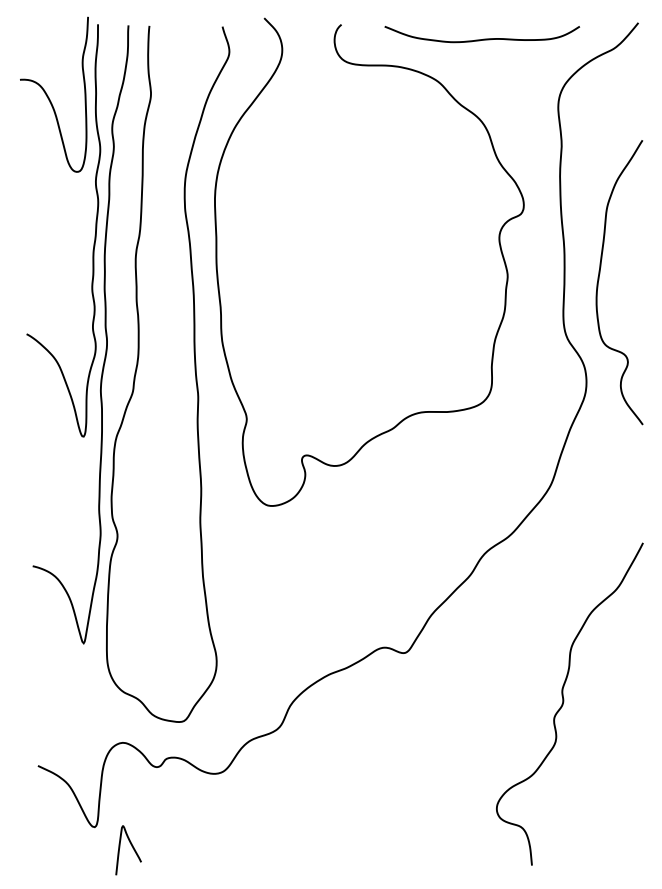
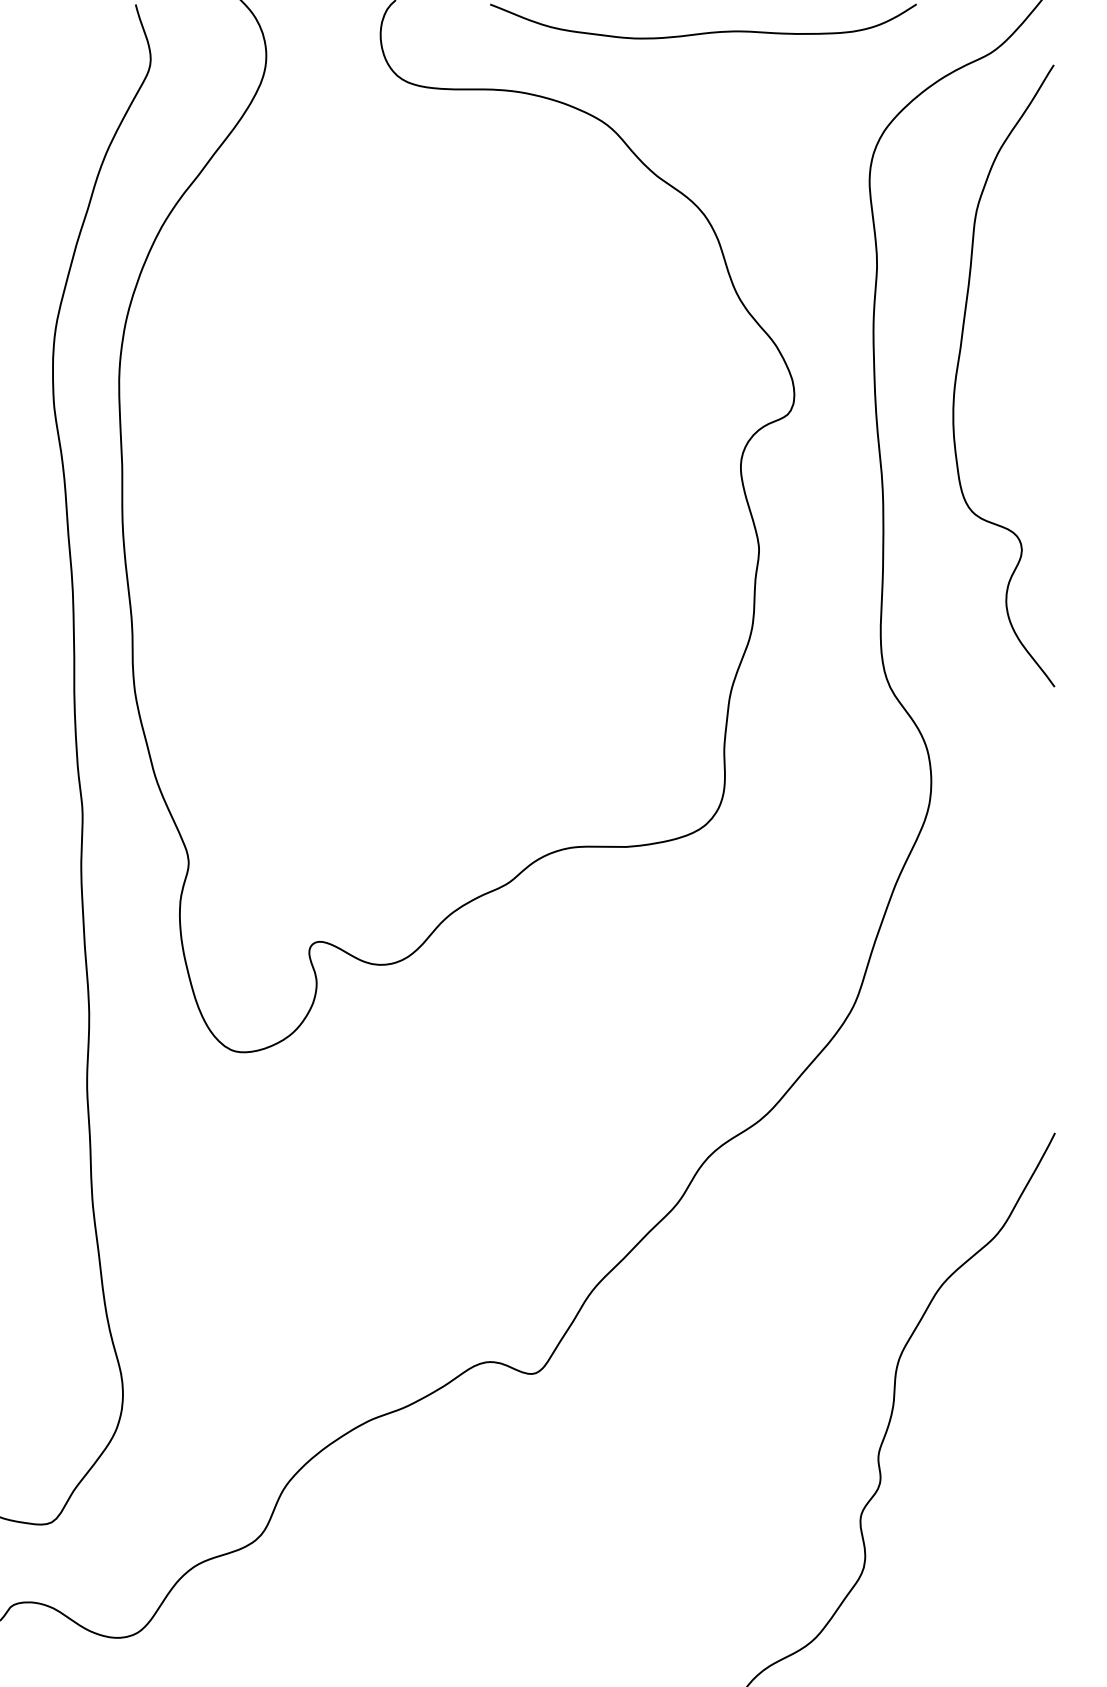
curve: (599, 280) -> (959, 371), moved

